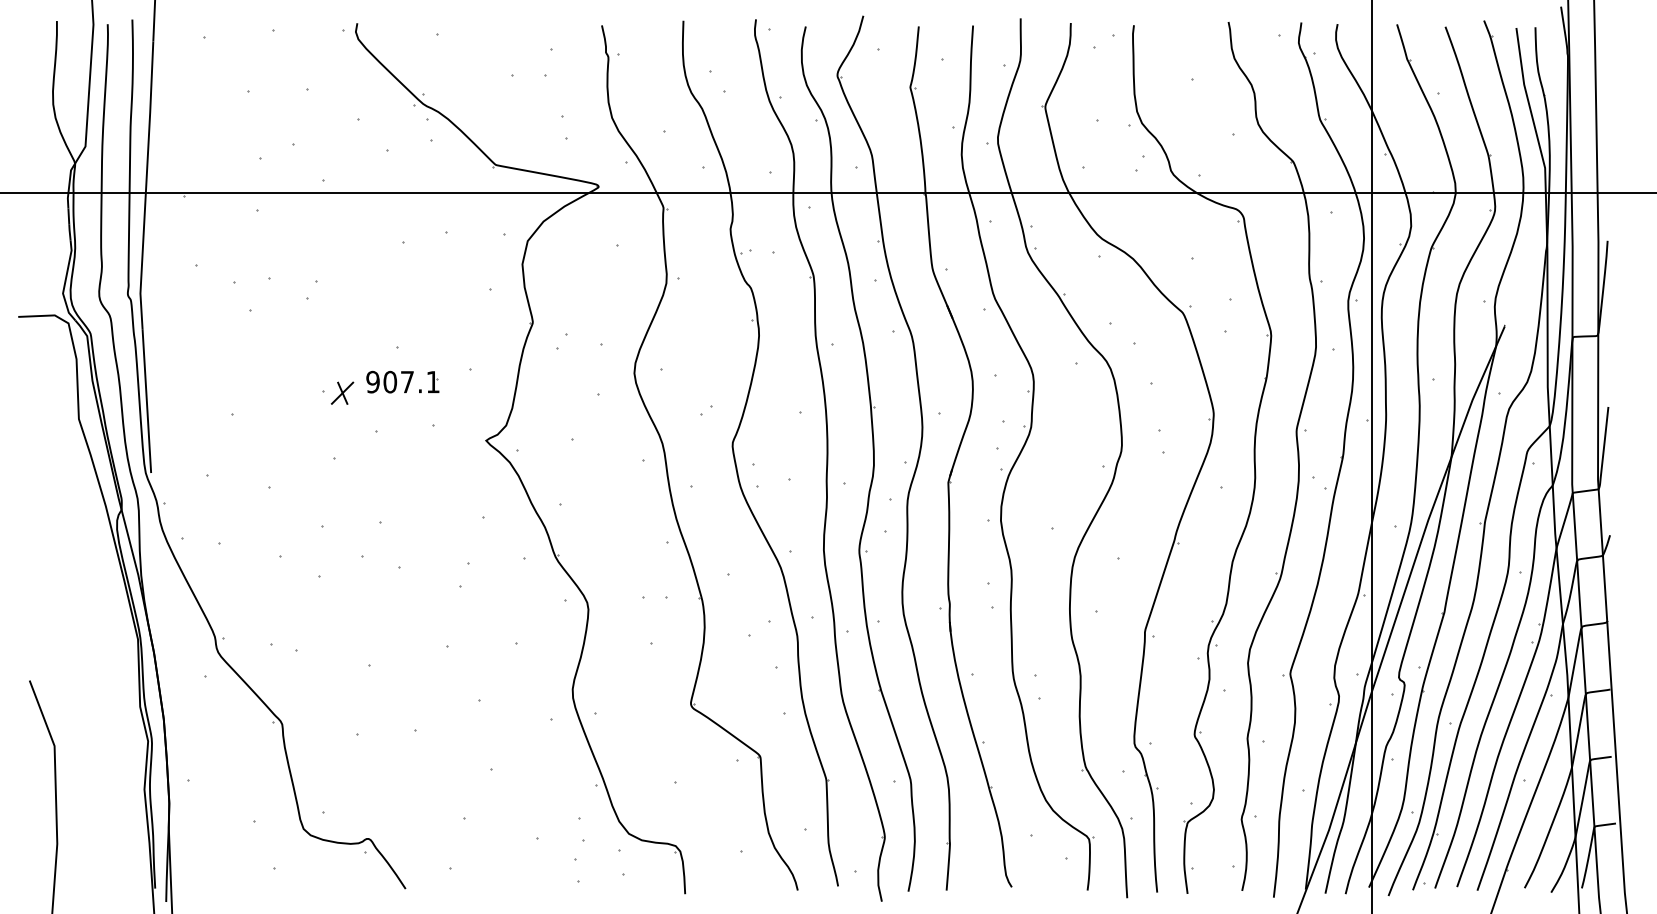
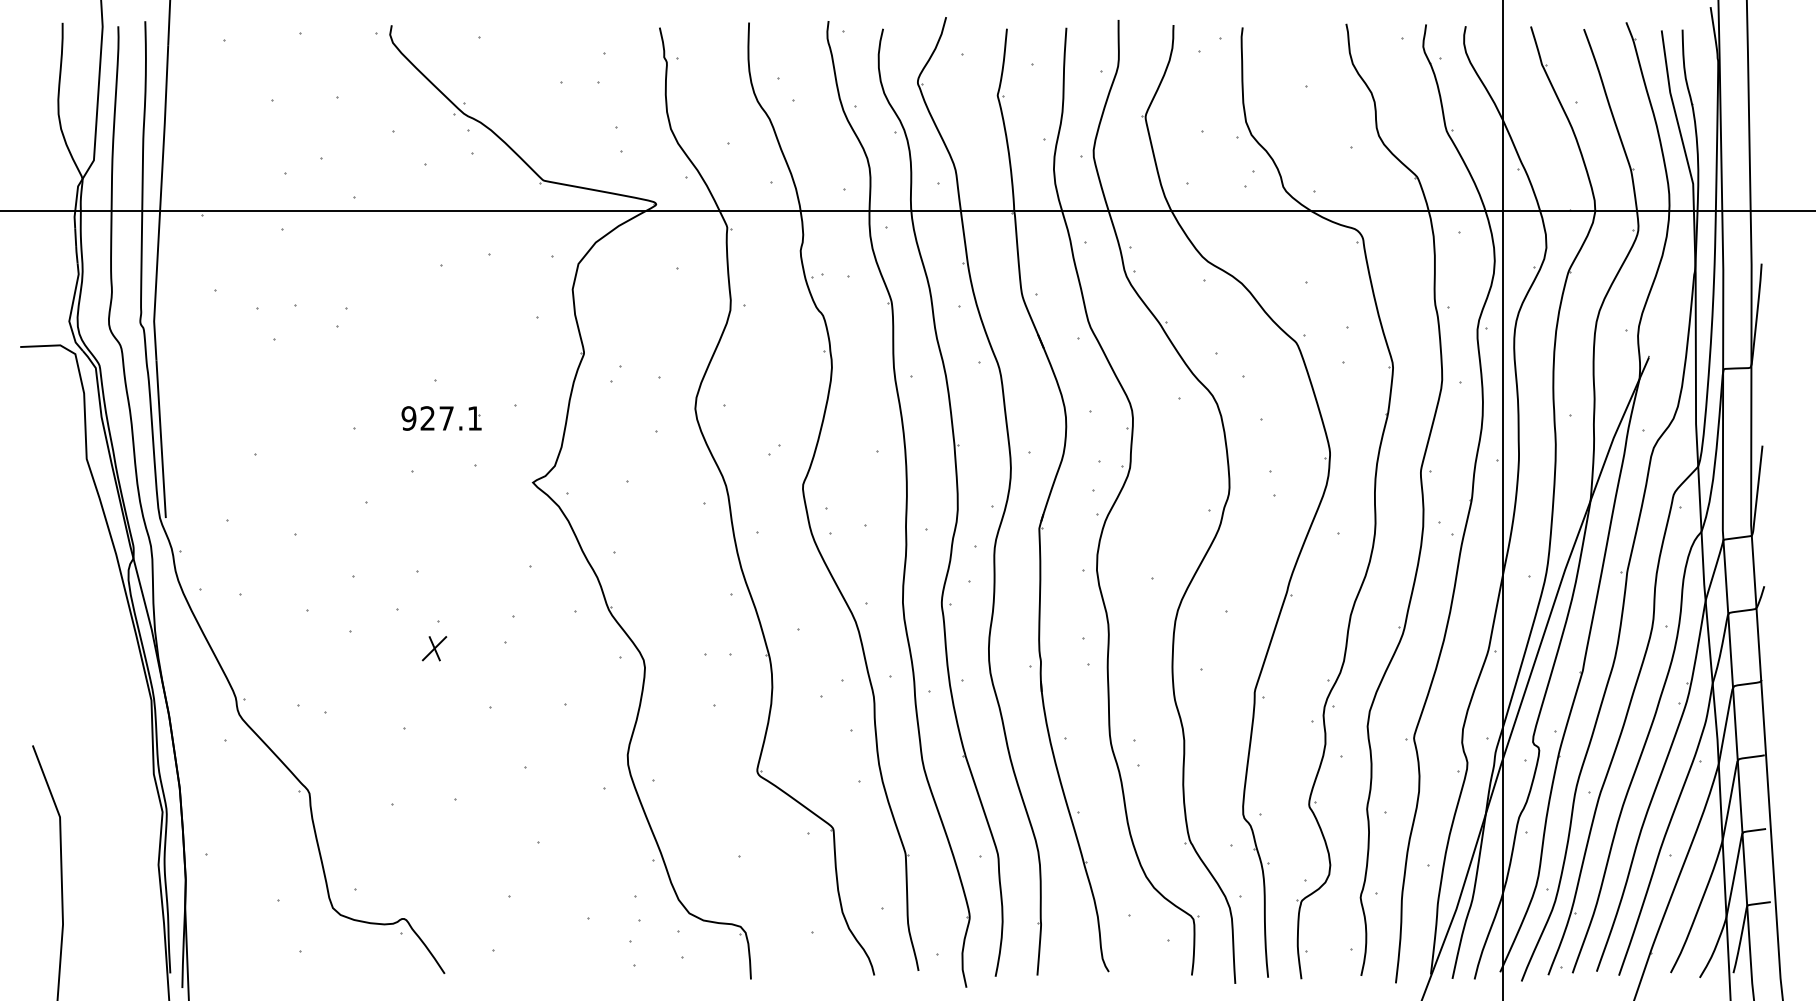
text: (389, 382) -> (427, 418), 907.1 -> 927.1
part: (342, 393) -> (434, 648), moved

